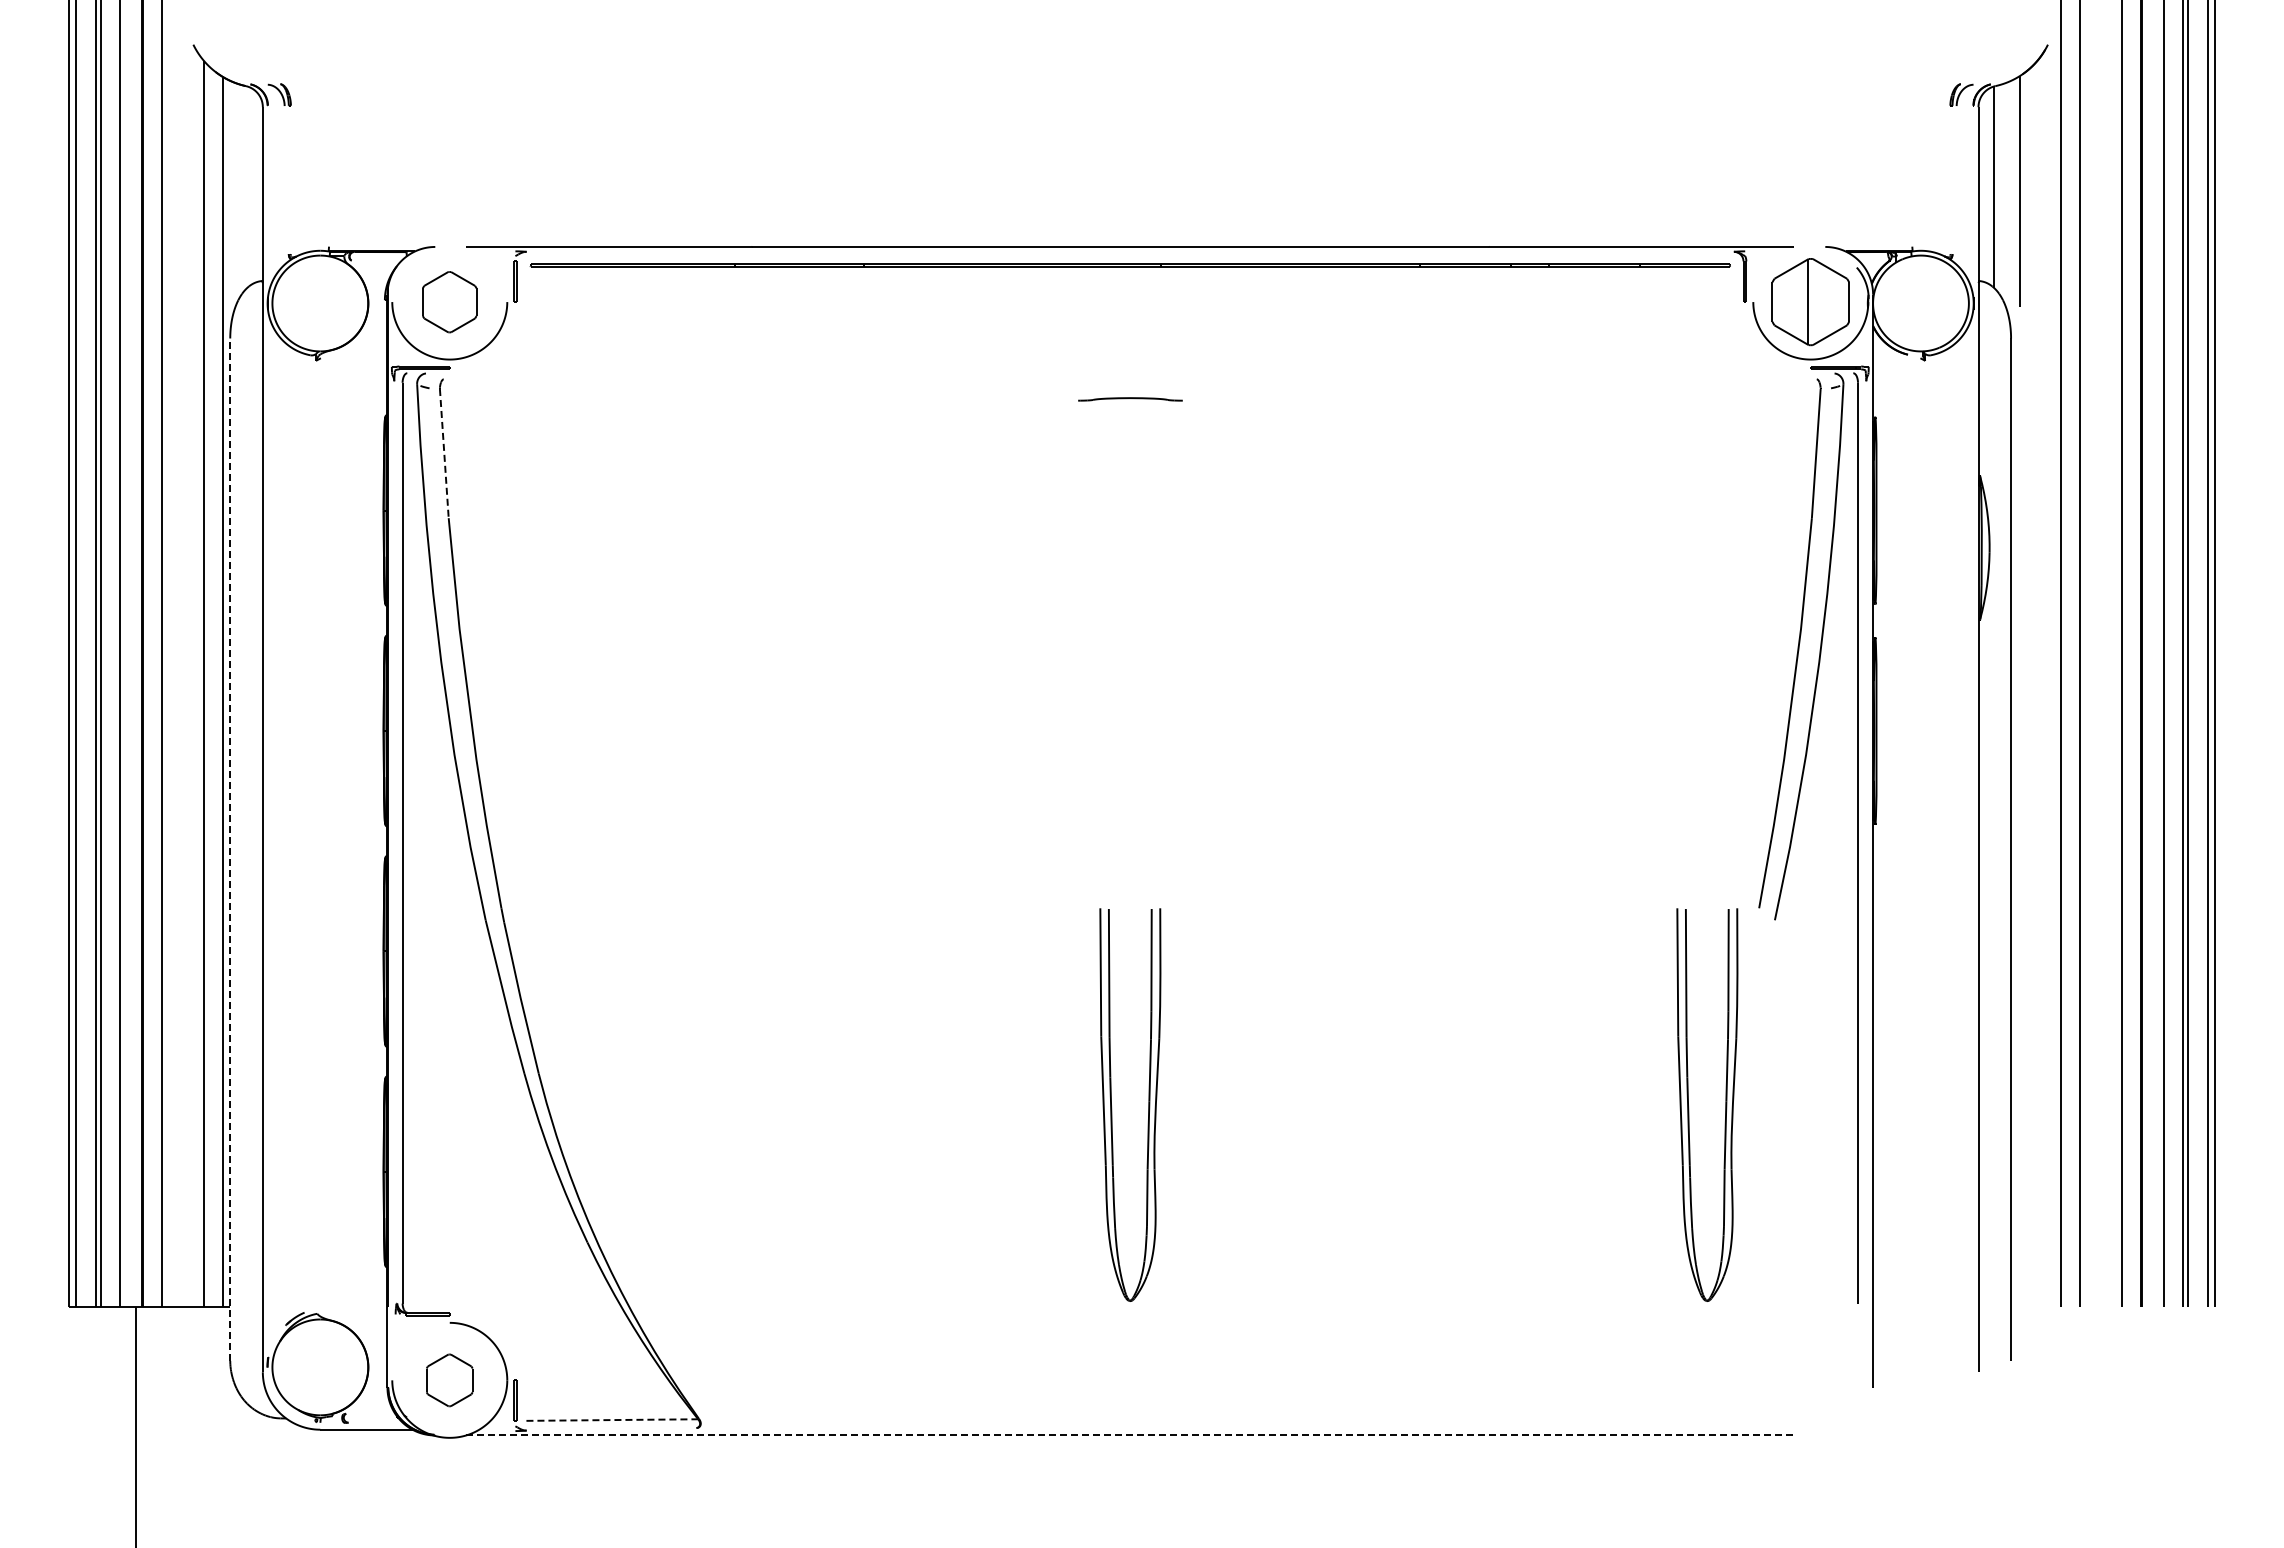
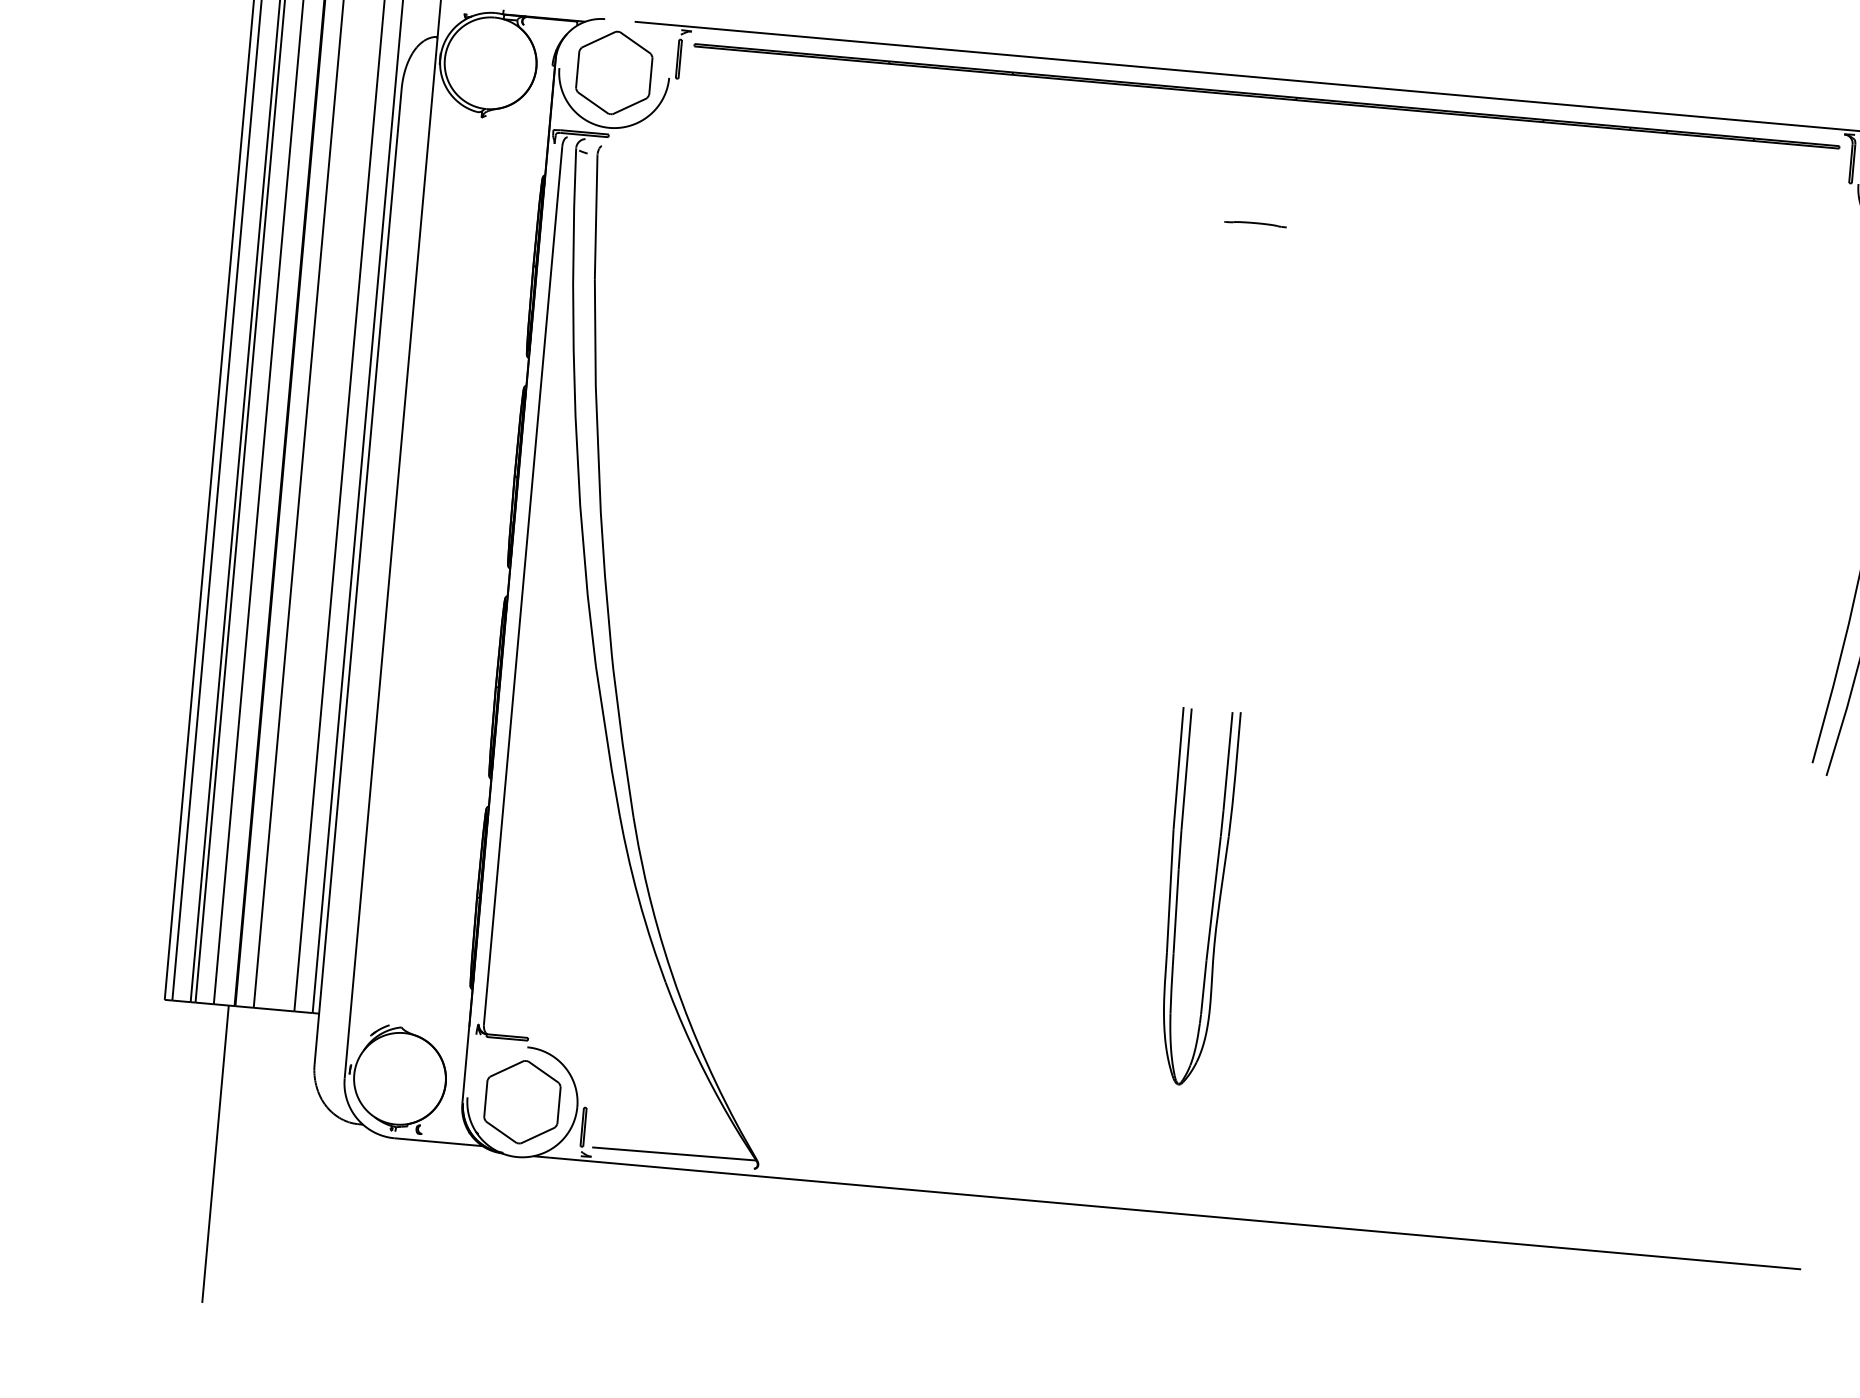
part: (449, 302) -> (613, 73), size x1.43
part: (1129, 399) -> (1254, 223), size x0.62
line: (444, 453) -> (596, 217), dashed -> solid
line: (230, 849) -> (358, 576), dashed -> solid
part: (1725, 1104) -> (1763, 947), removed
part: (449, 1380) -> (522, 1102), size x1.67
line: (612, 1420) -> (674, 1154), dashed -> solid
line: (1130, 1435) -> (1167, 1212), dashed -> solid

